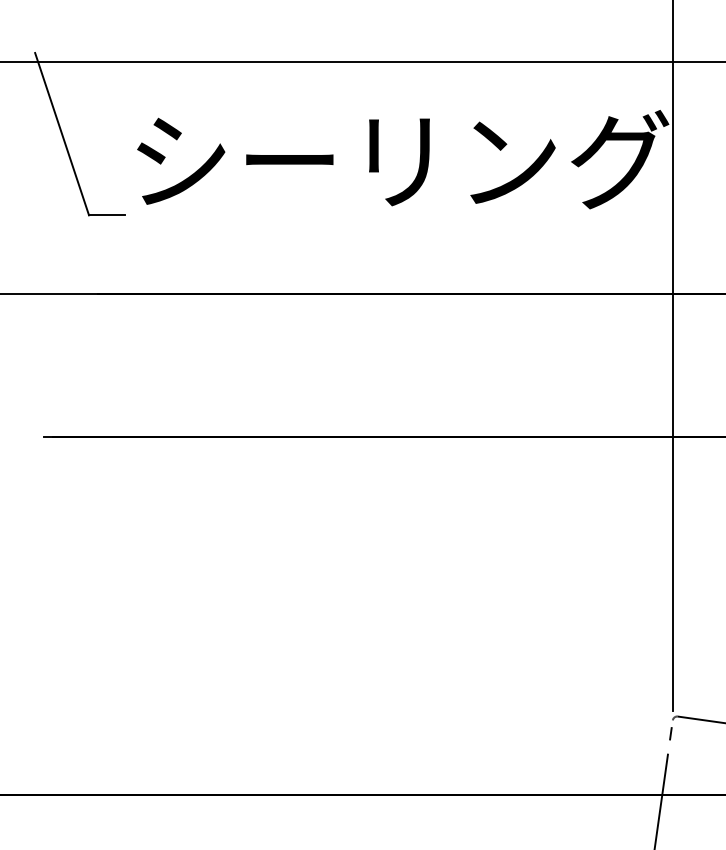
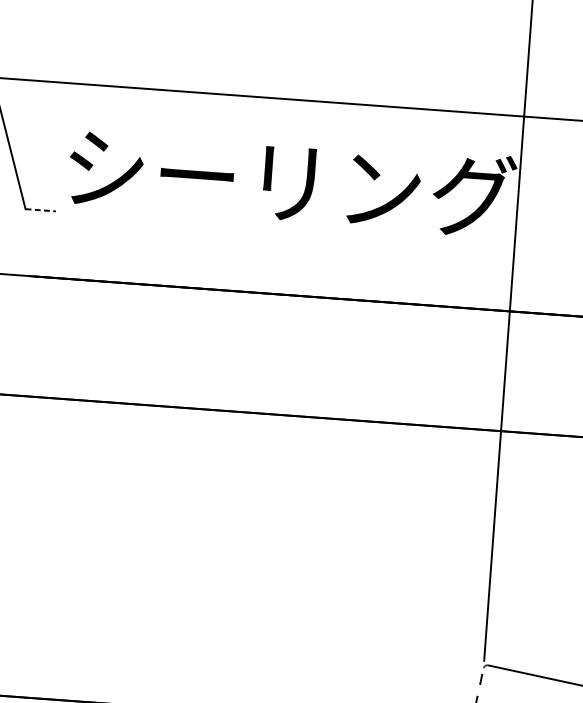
line: (107, 215) -> (41, 210), solid -> dashed

